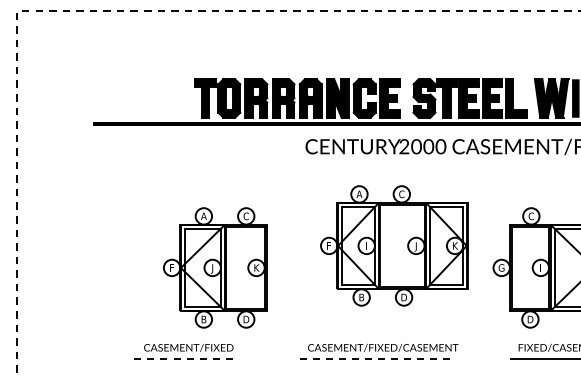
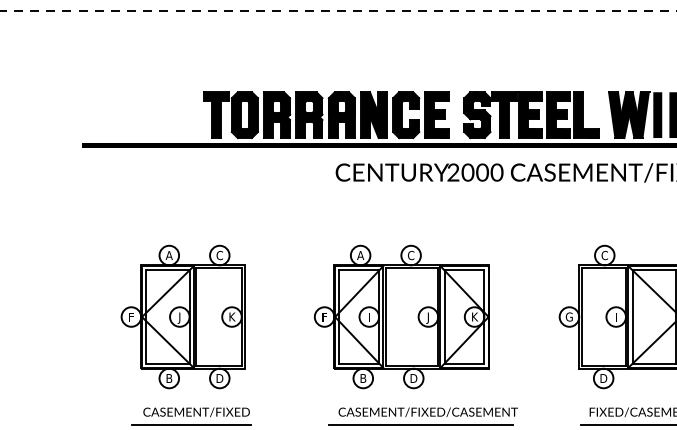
part: (394, 245) -> (402, 316), moved
part: (215, 267) -> (183, 316), moved
line: (185, 358) -> (192, 424), dashed -> solid
line: (377, 358) -> (421, 424), dashed -> solid

